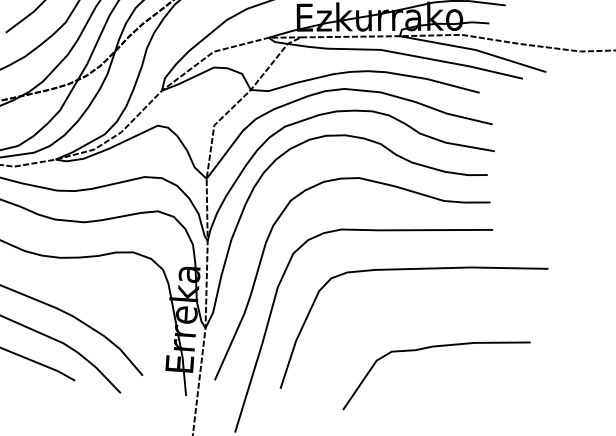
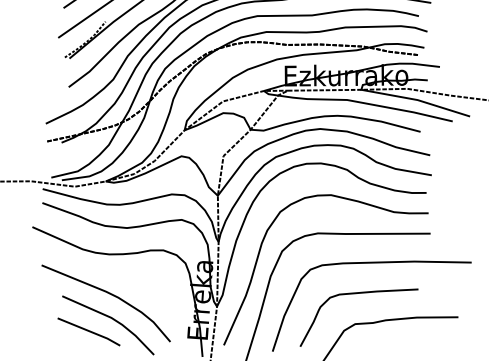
curve: (393, 311) -> (356, 294), added

